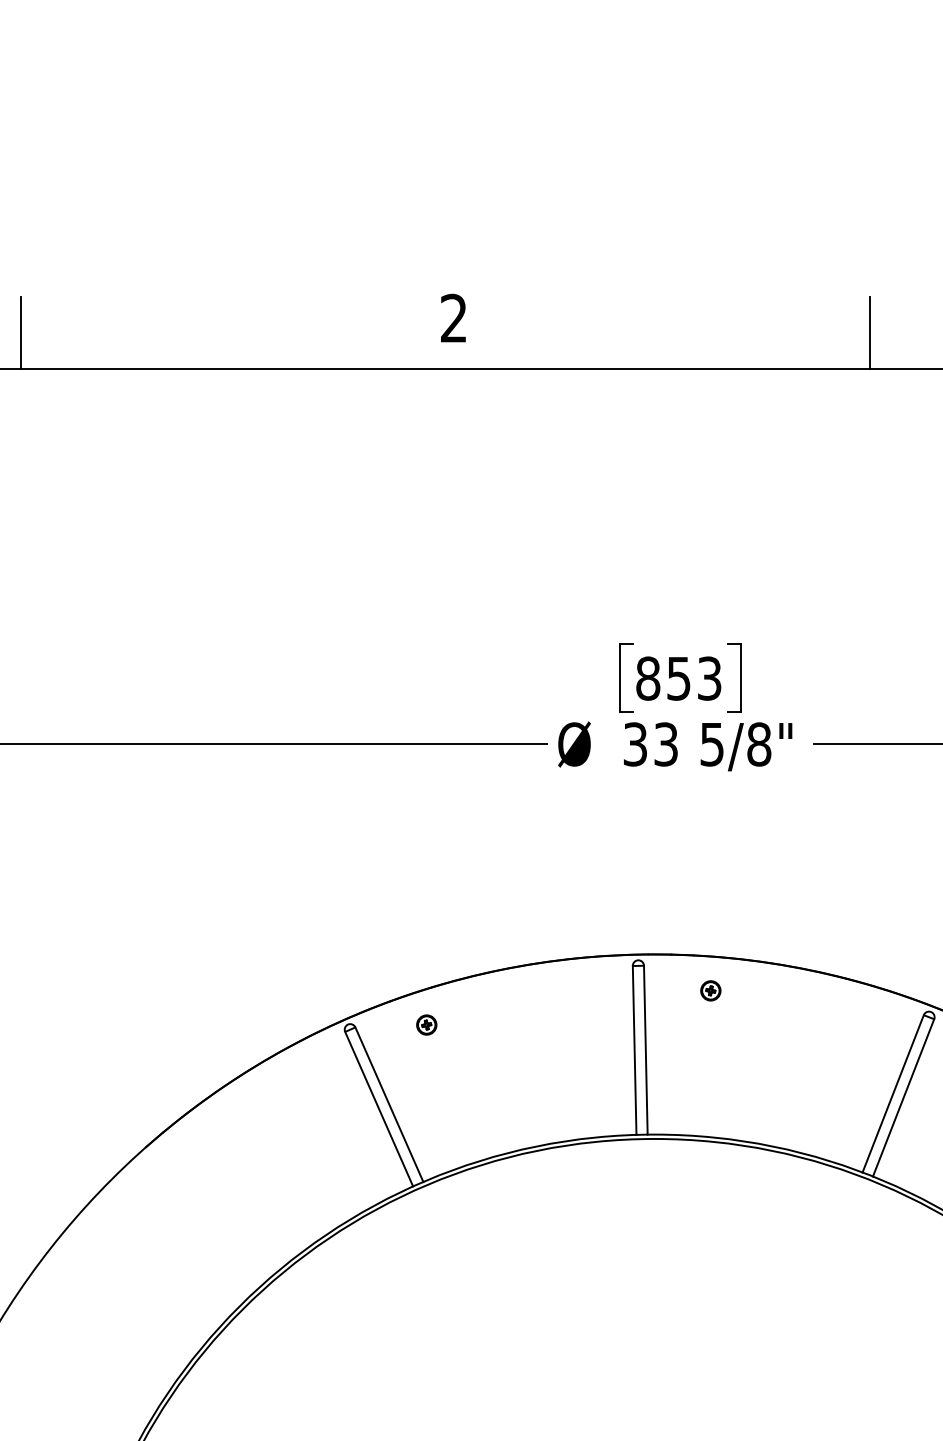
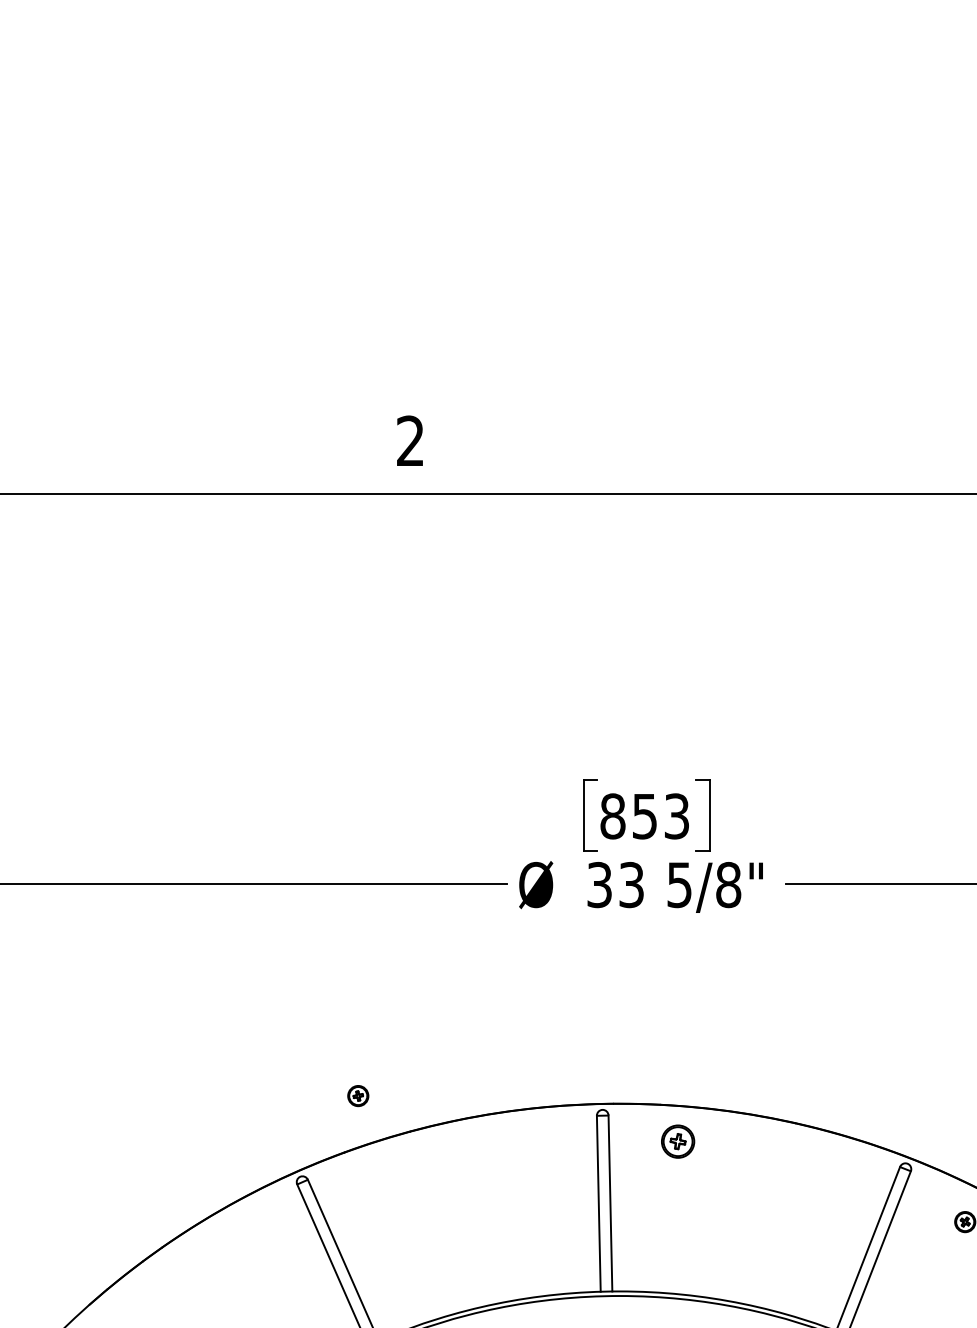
line: (870, 332) -> (844, 455), removed
part: (710, 990) -> (677, 1141), size x1.6
part: (426, 1024) -> (357, 1095), moved

